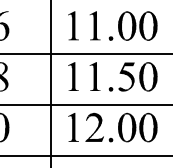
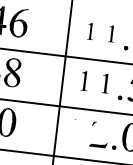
part: (73, 25) -> (90, 30), size x0.6
part: (94, 25) -> (111, 33), size x0.6
part: (73, 76) -> (84, 80), size x0.7
part: (94, 76) -> (105, 83), size x0.7
fill: (94, 125) -> (99, 131), removed
fill: (72, 126) -> (77, 129), removed

